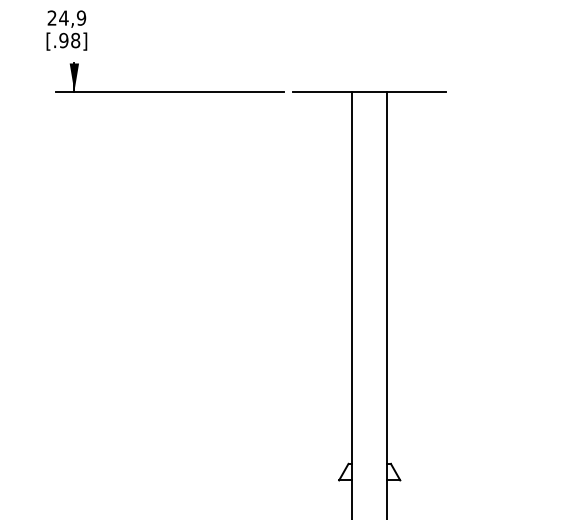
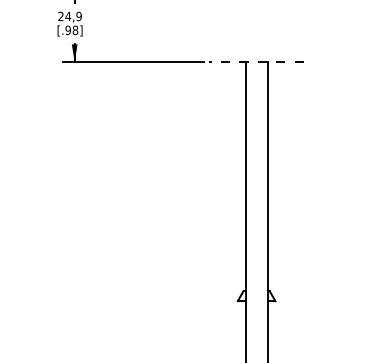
line: (369, 91) -> (256, 61), solid -> dashed

